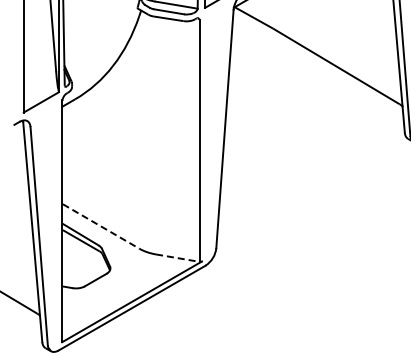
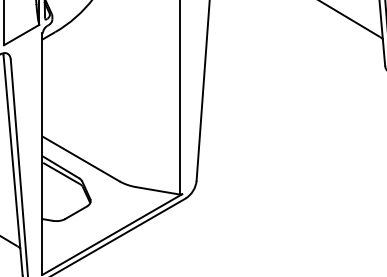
line: (101, 226) -> (81, 159), dashed -> solid
line: (178, 258) -> (158, 191), dashed -> solid

